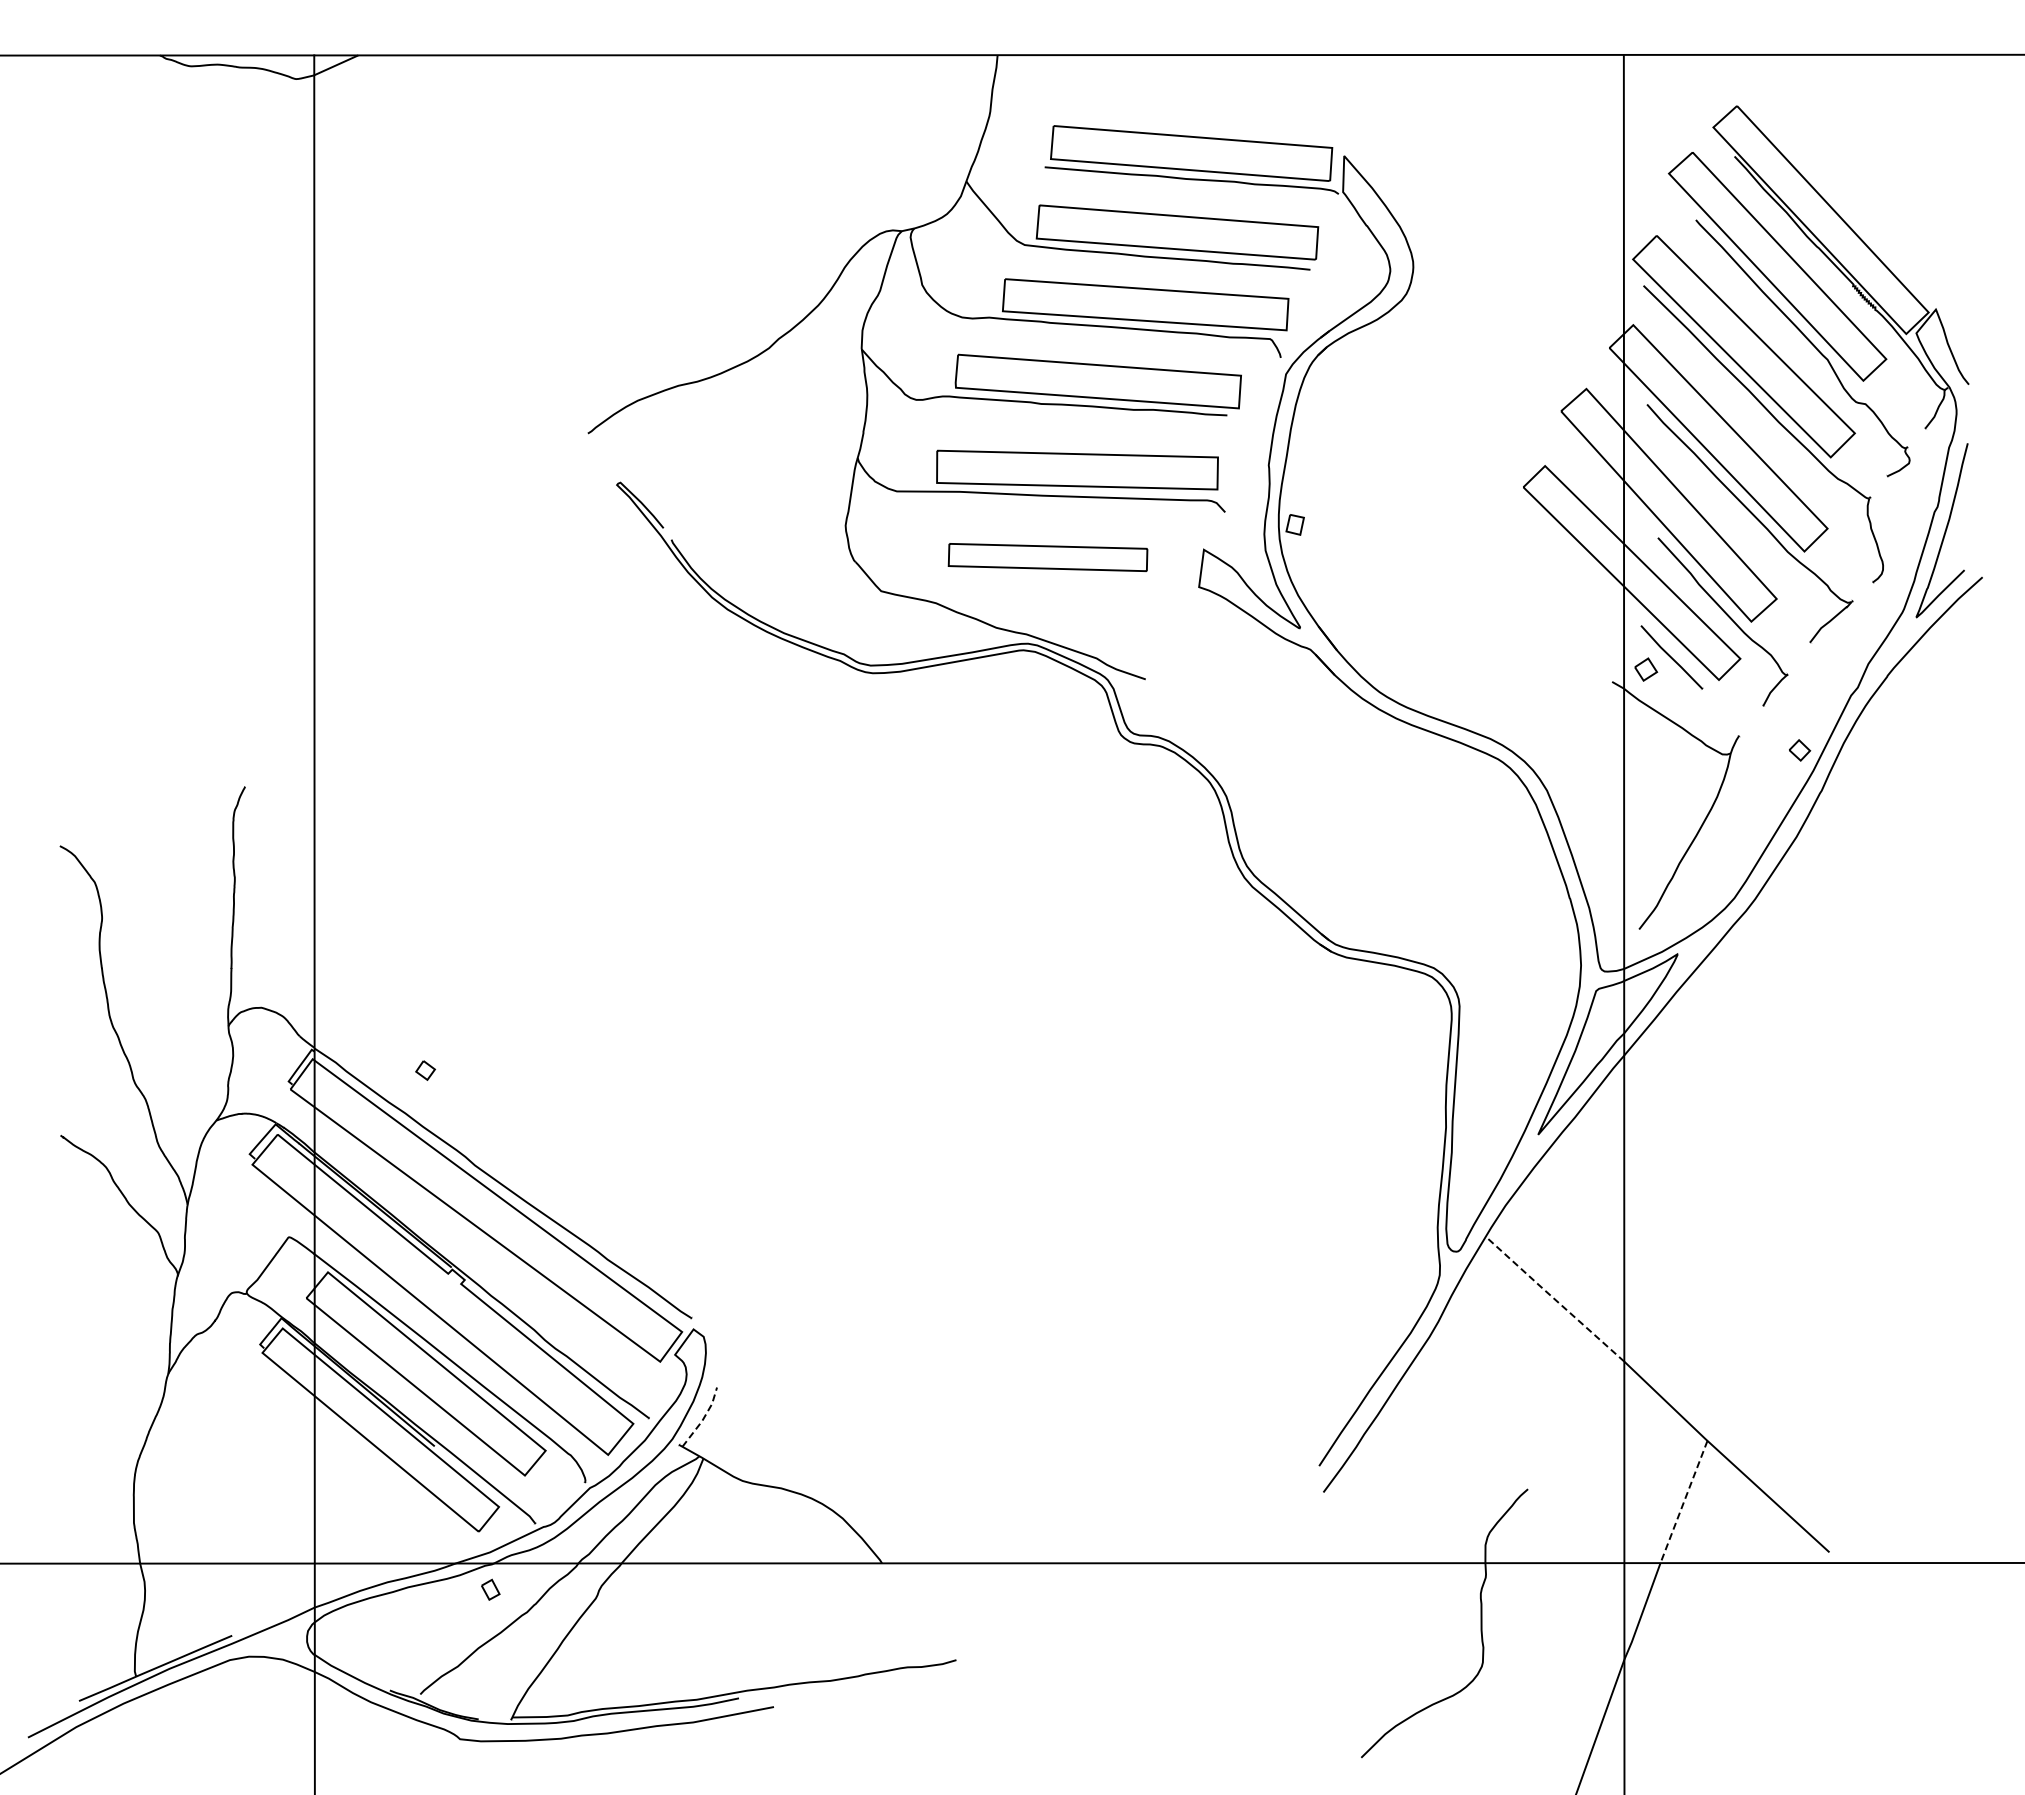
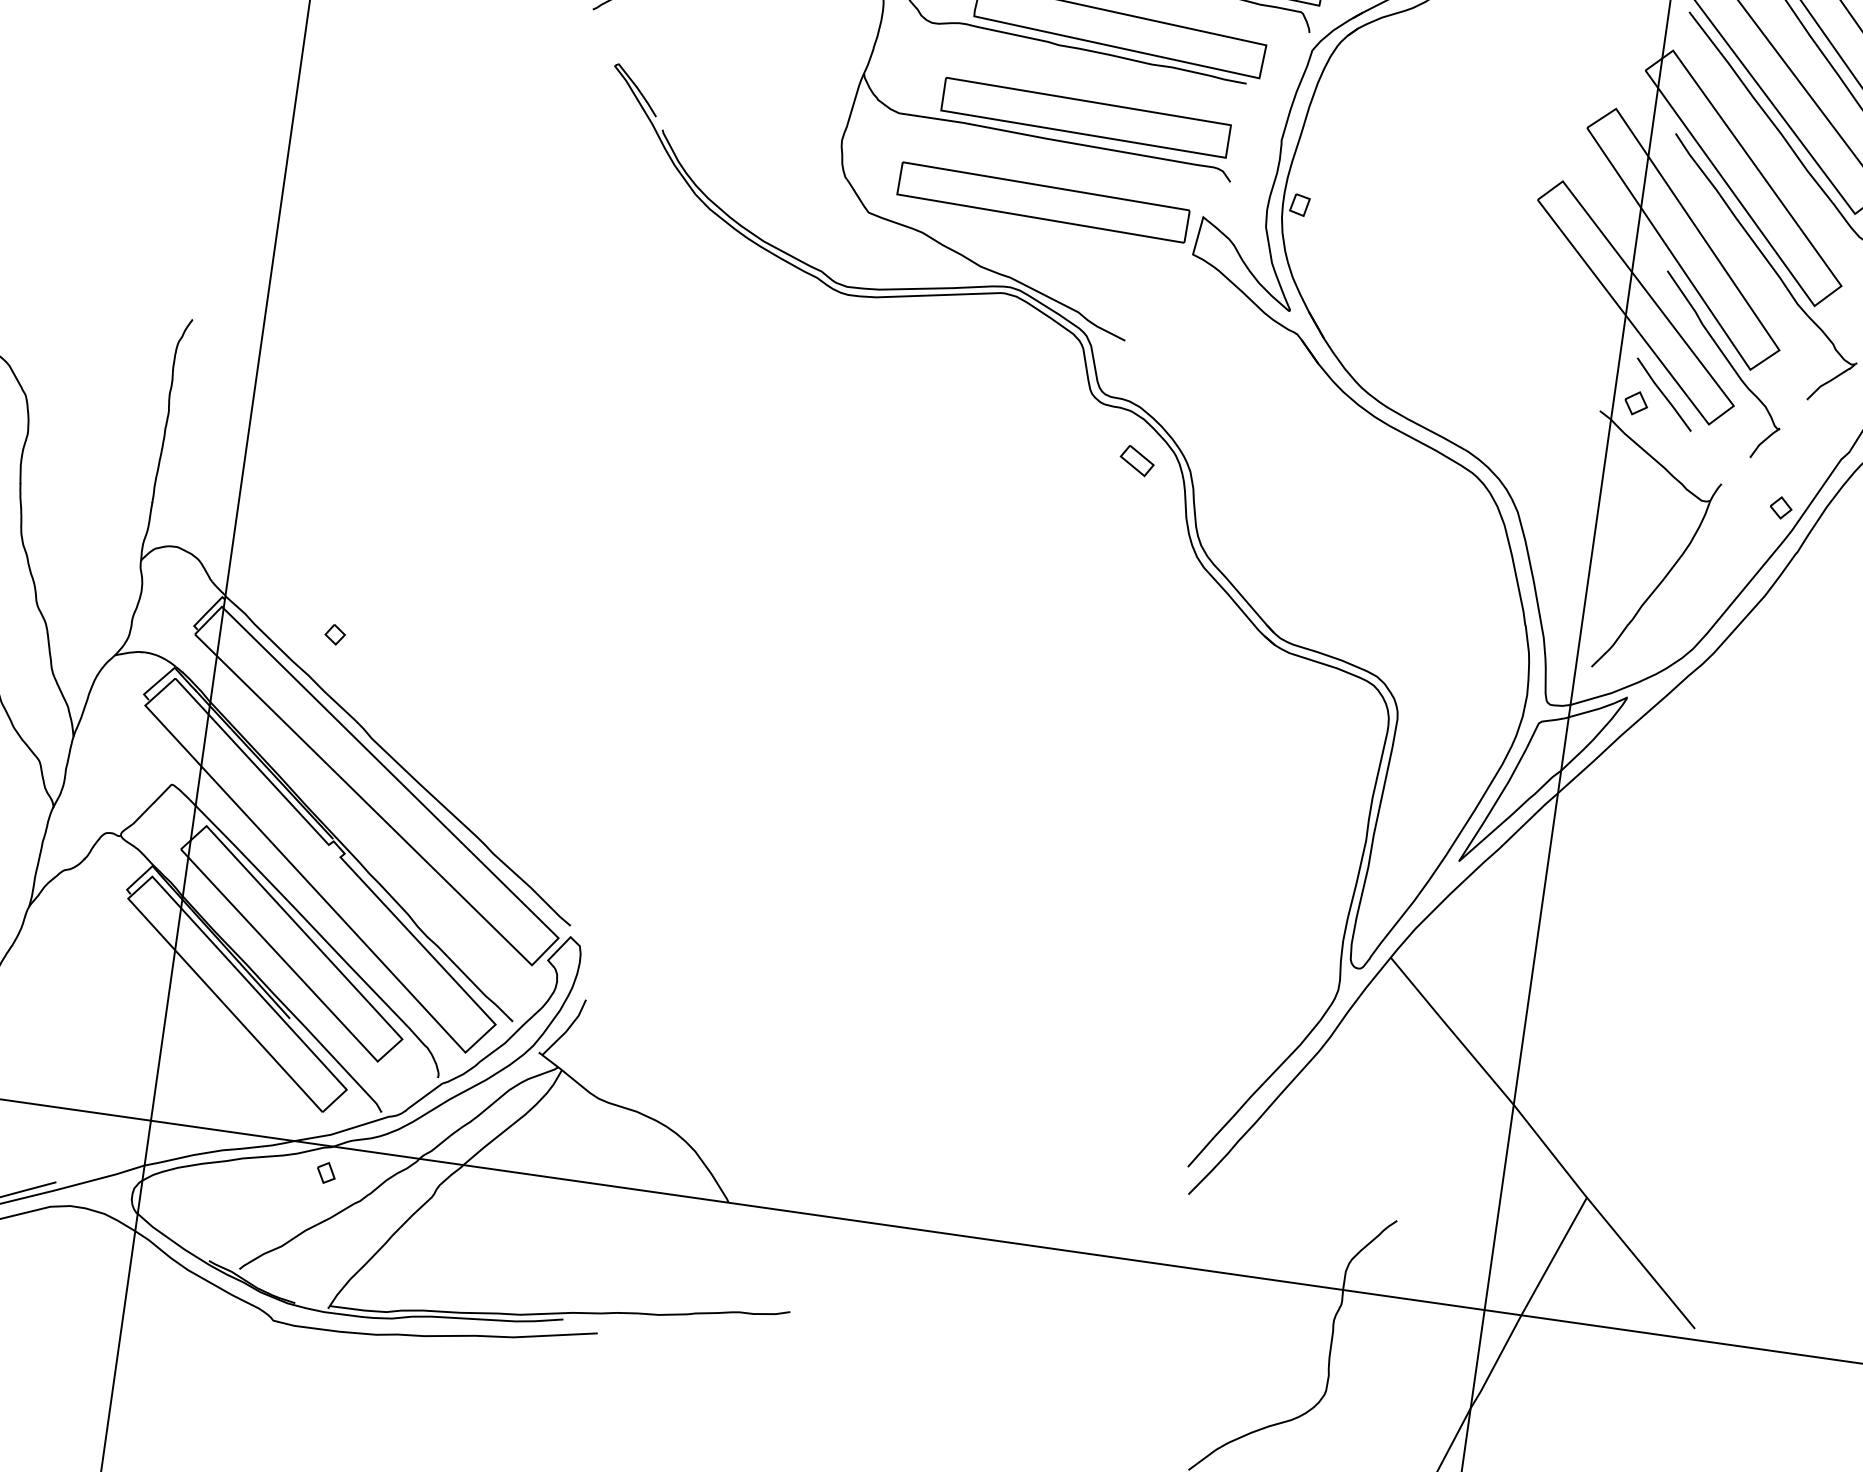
part: (1047, 557) -> (1042, 202), size x1.43
part: (1173, 793) -> (1137, 460), added
line: (1554, 1298) -> (1451, 1030), dashed -> solid
line: (703, 1418) -> (567, 1029), dashed -> solid
line: (1683, 1502) -> (1553, 1256), dashed -> solid

